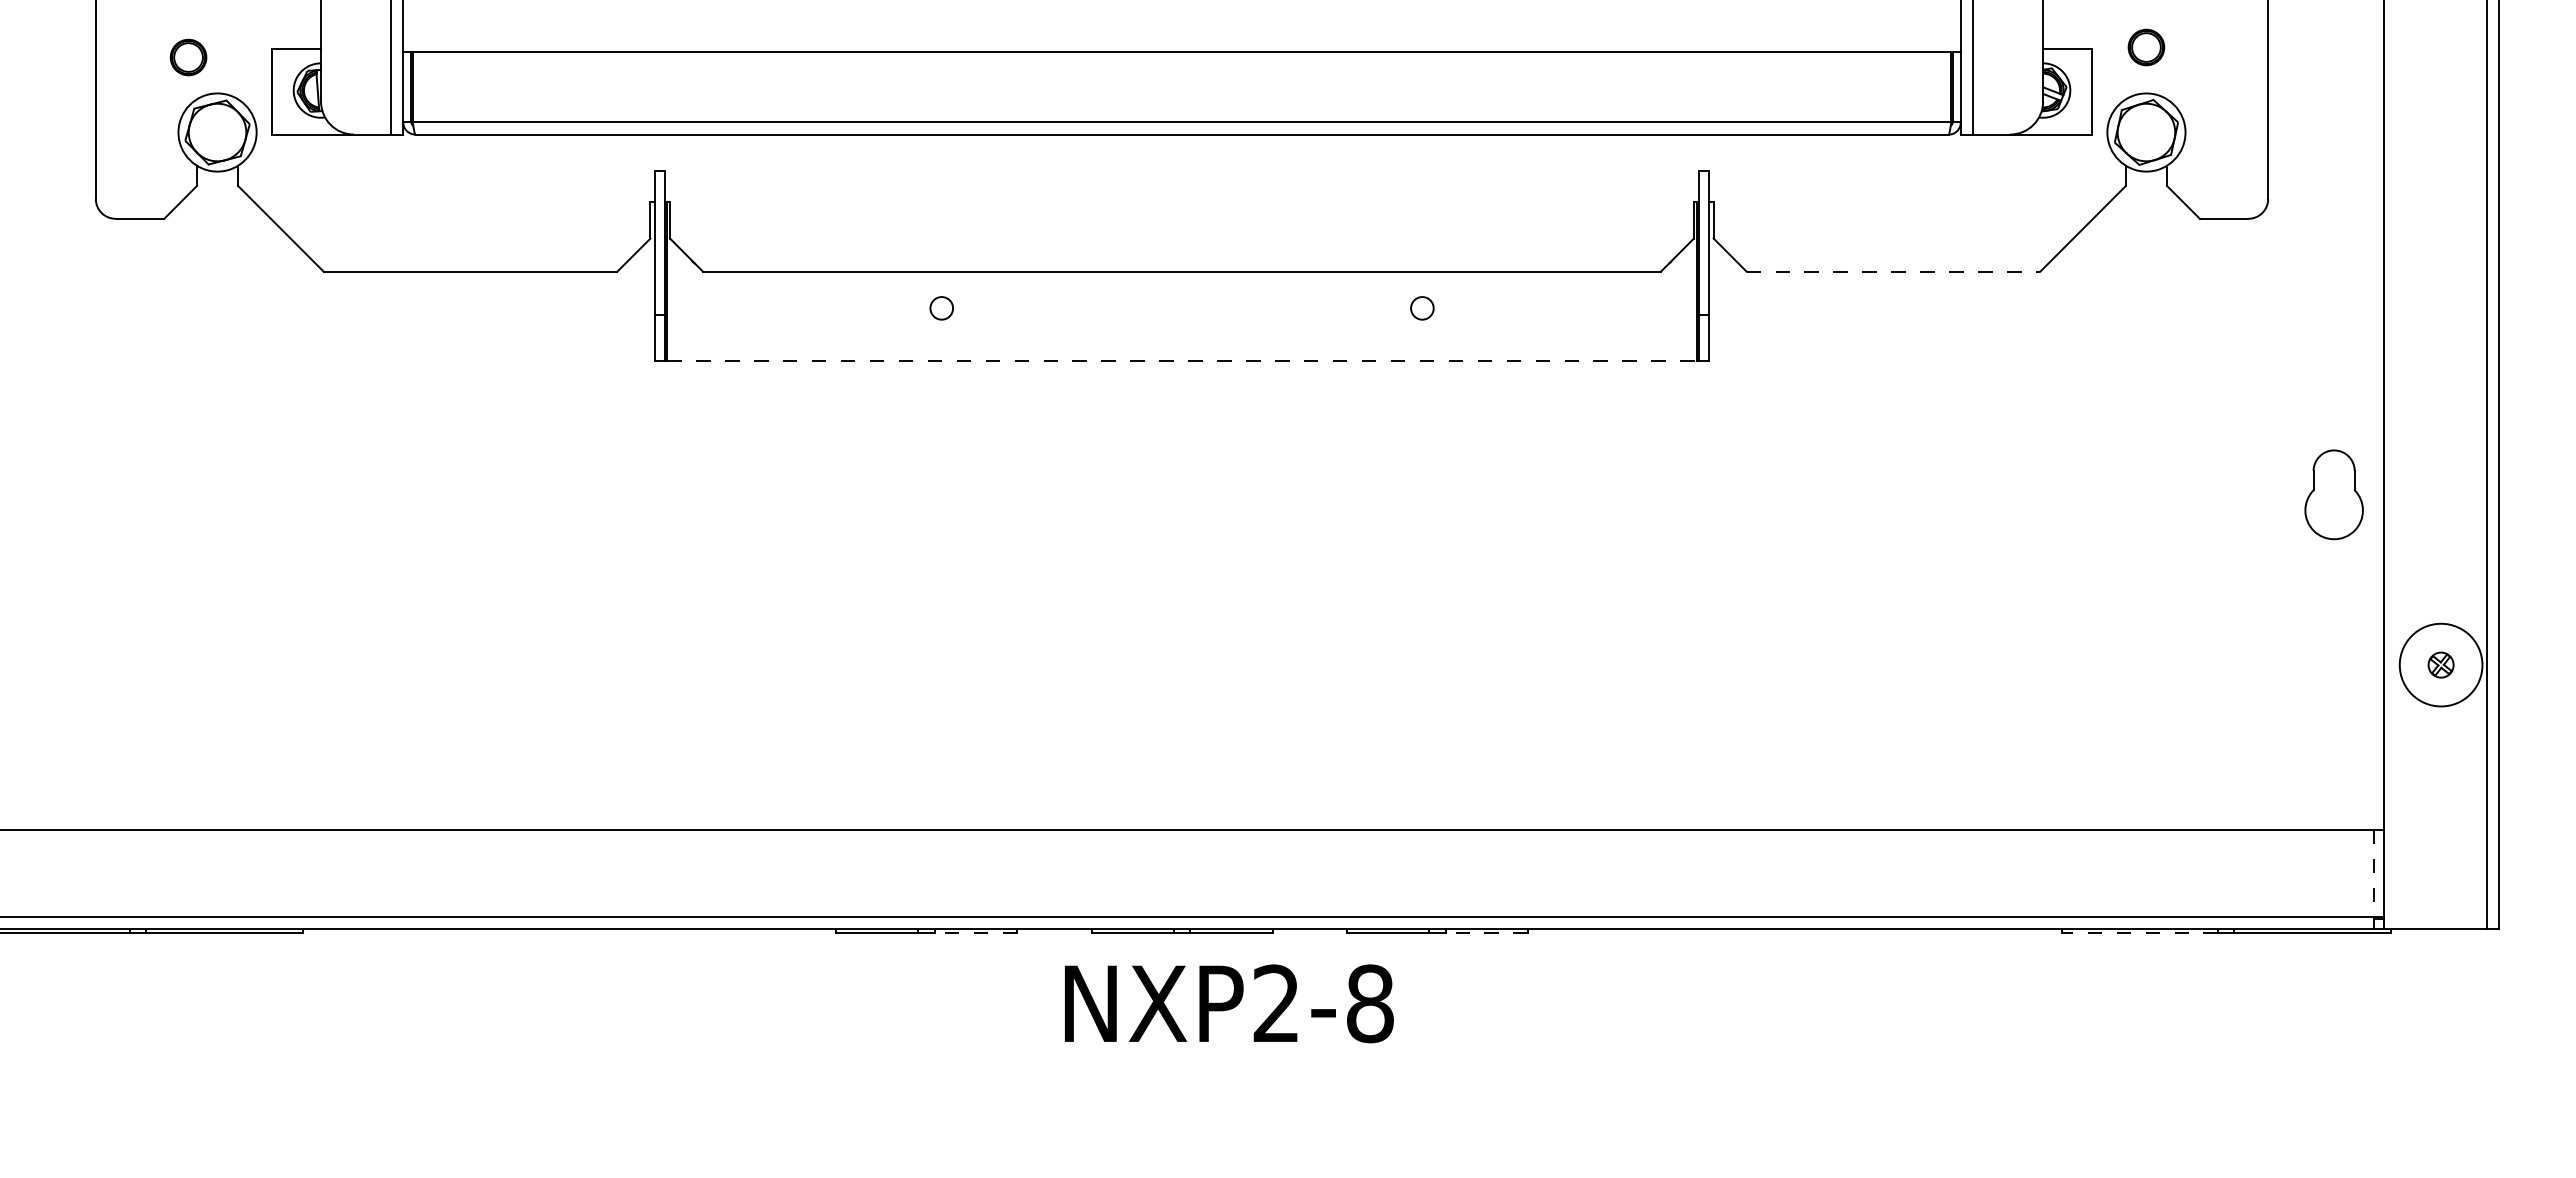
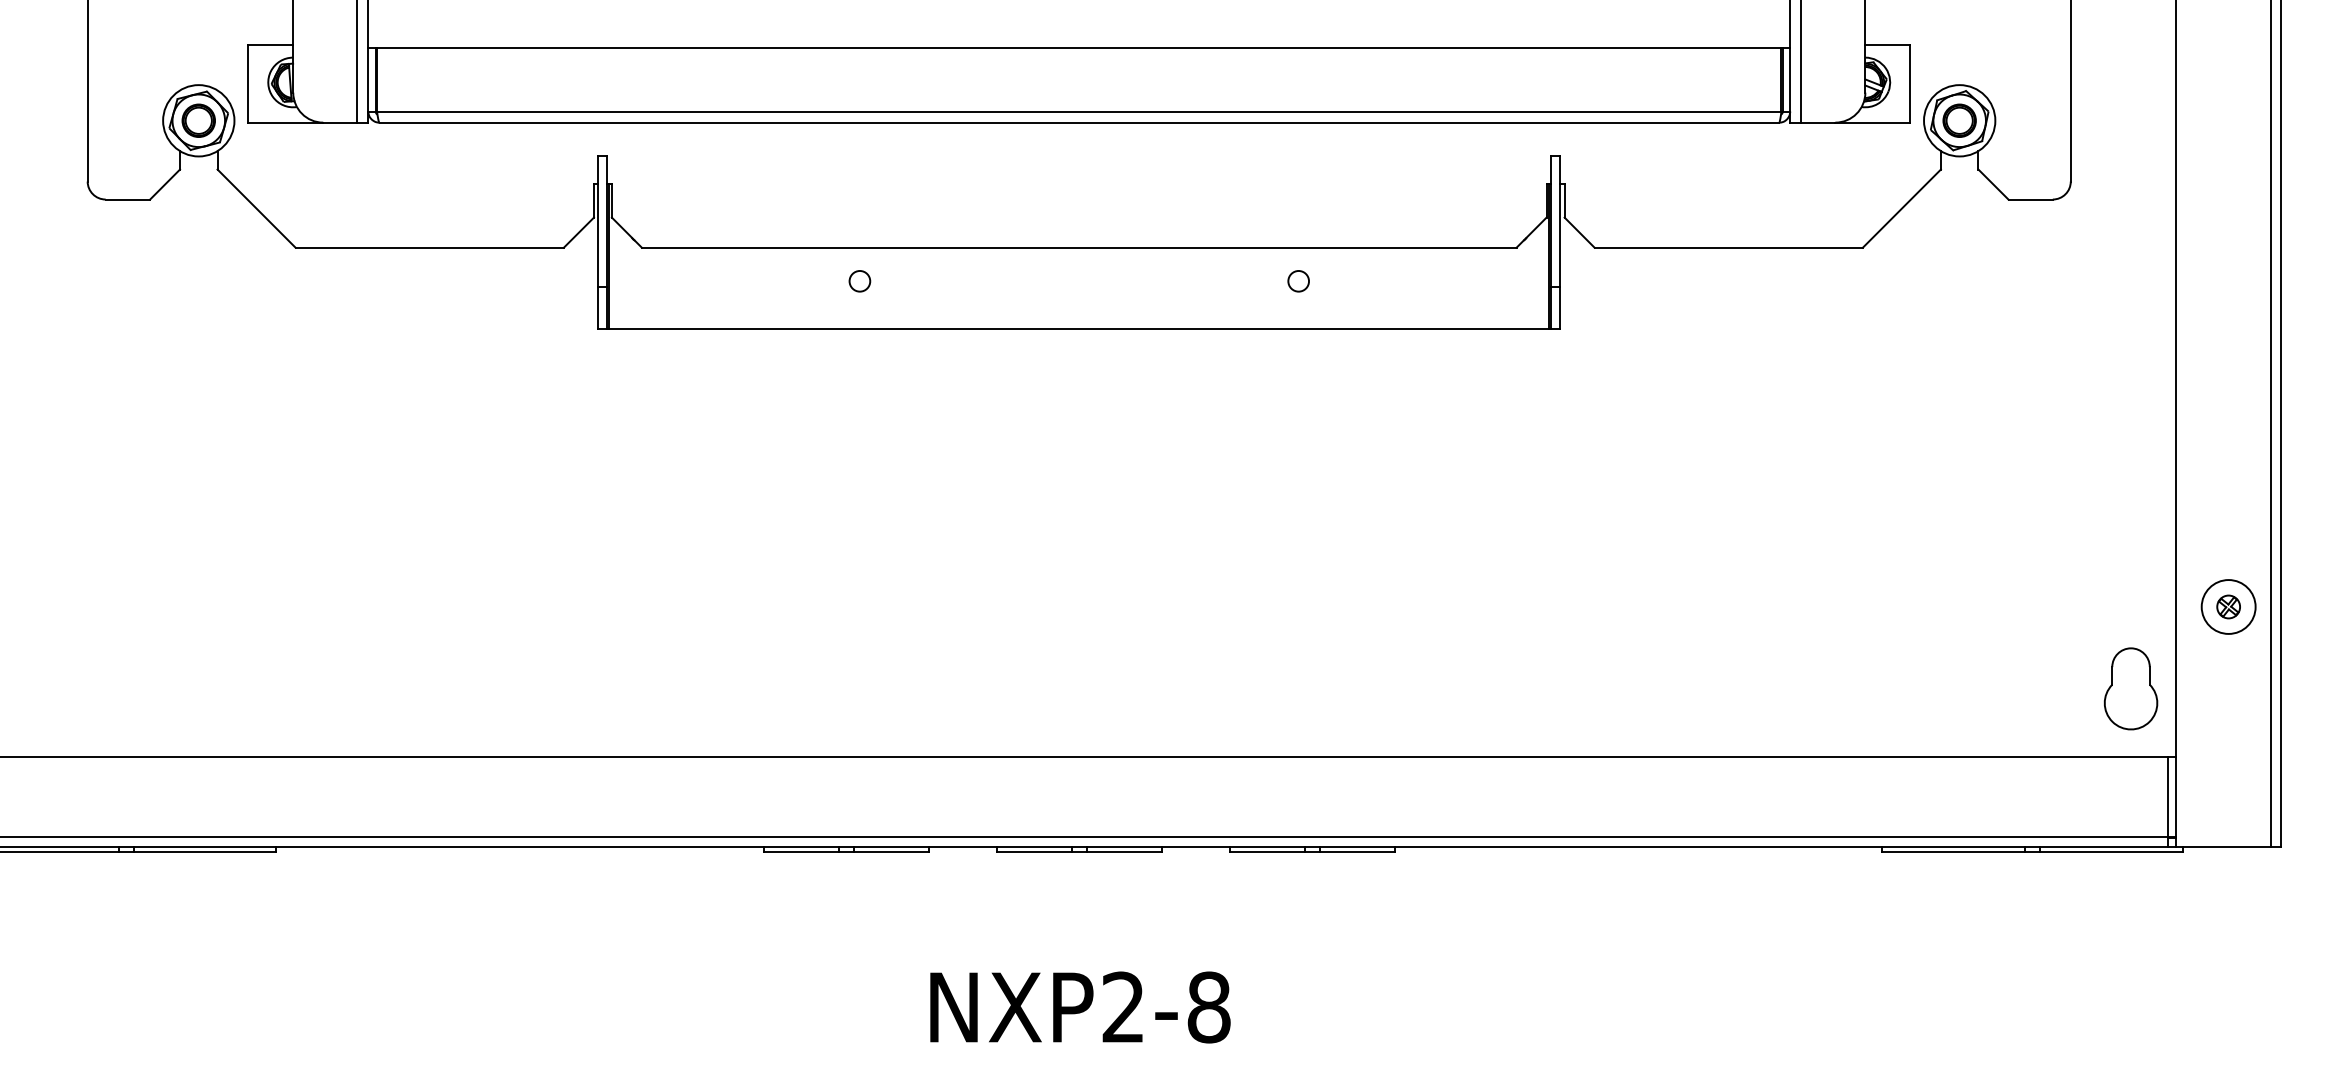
part: (2146, 47) -> (1959, 120), moved
part: (188, 57) -> (198, 120), moved
line: (1893, 271) -> (1728, 247), dashed -> solid
line: (1182, 361) -> (1079, 329), dashed -> solid
part: (2333, 494) -> (2130, 688), moved
circle: (2440, 664) -> (2228, 606), size x0.71
line: (2374, 873) -> (2167, 797), dashed -> solid
line: (975, 933) -> (890, 851), dashed -> solid
line: (1486, 933) -> (1357, 851), dashed -> solid
line: (2139, 933) -> (1953, 851), dashed -> solid
text: (1229, 1003) -> (1080, 1007), moved

